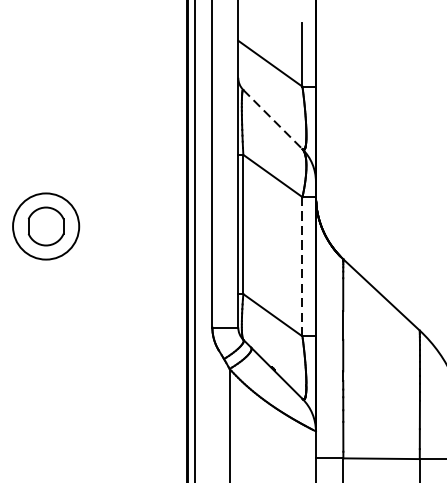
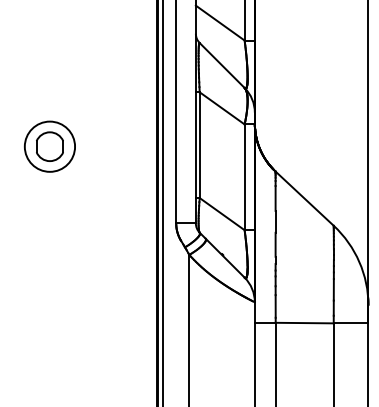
line: (273, 119) -> (222, 65), dashed -> solid
line: (302, 267) -> (244, 177), dashed -> solid

